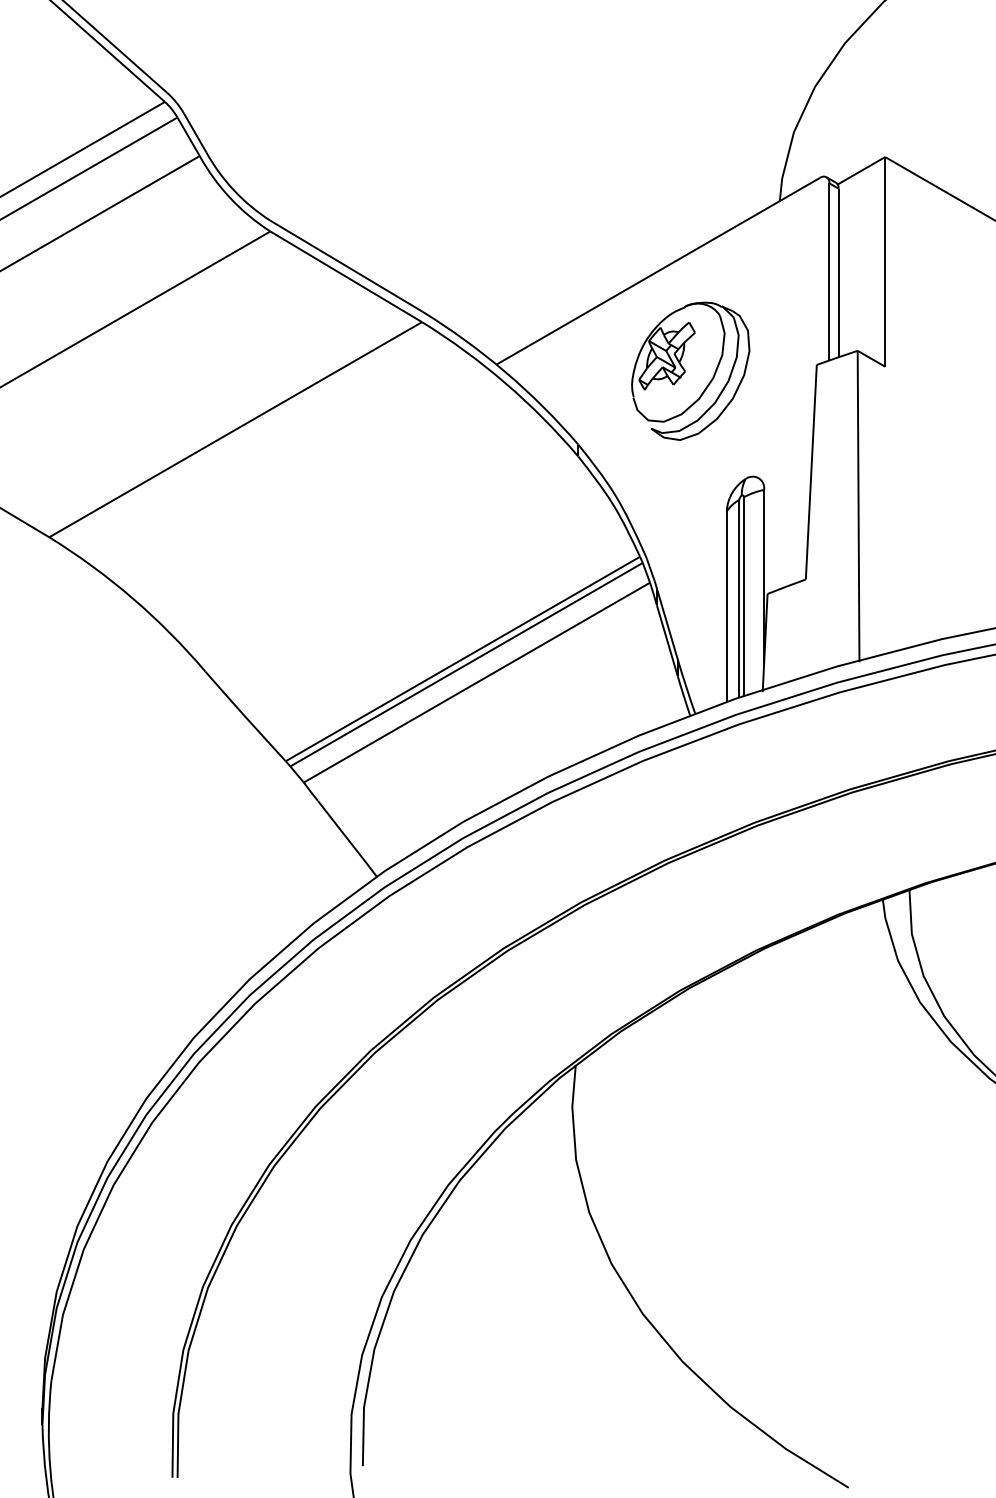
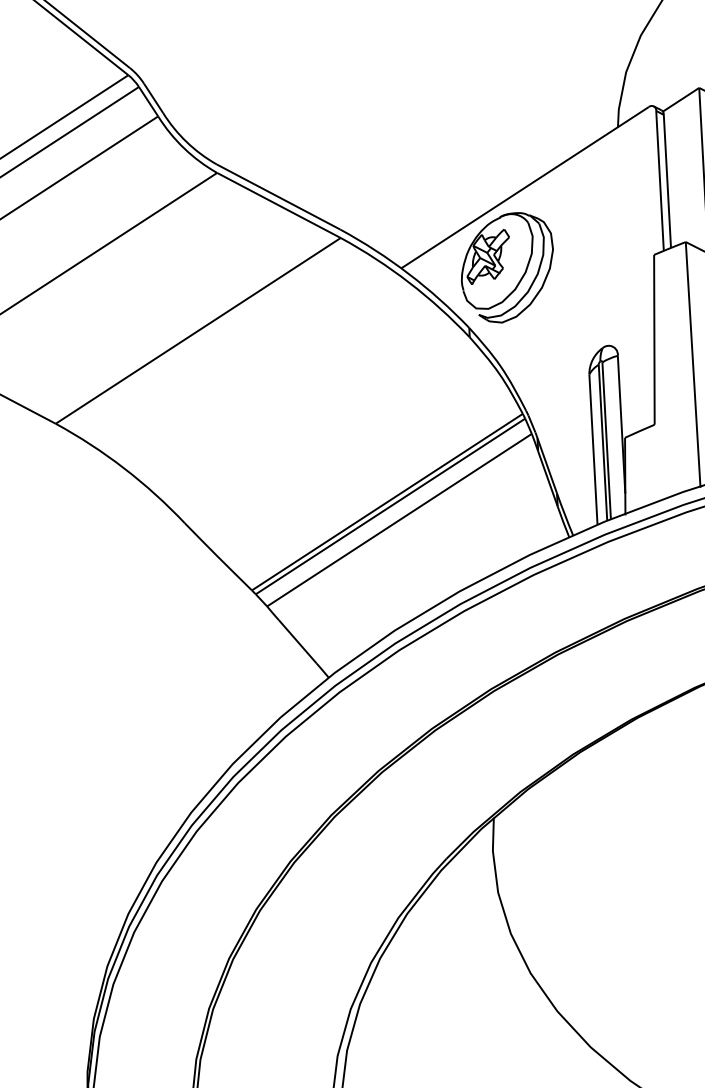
part: (690, 370) -> (507, 267), moved

